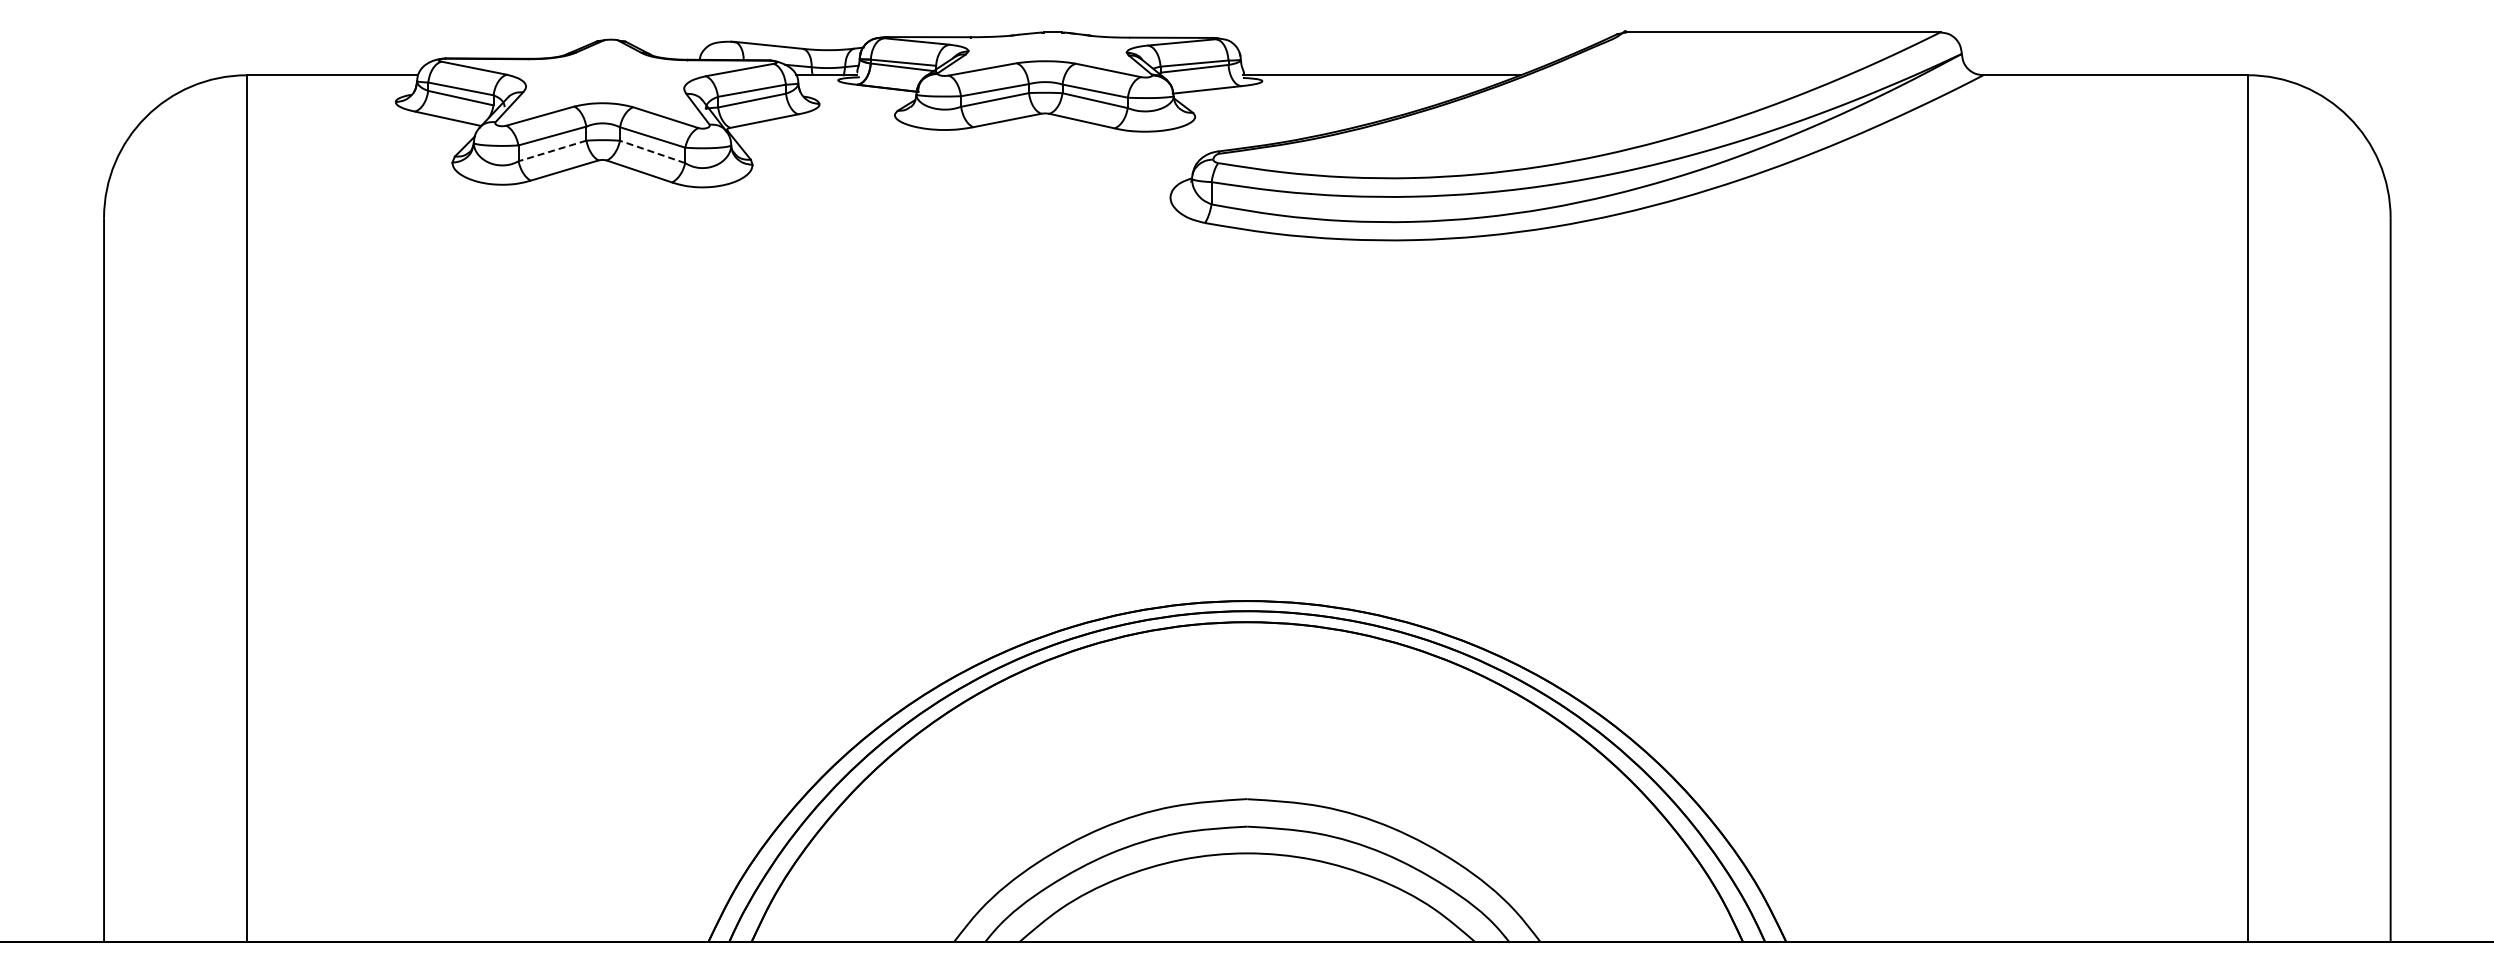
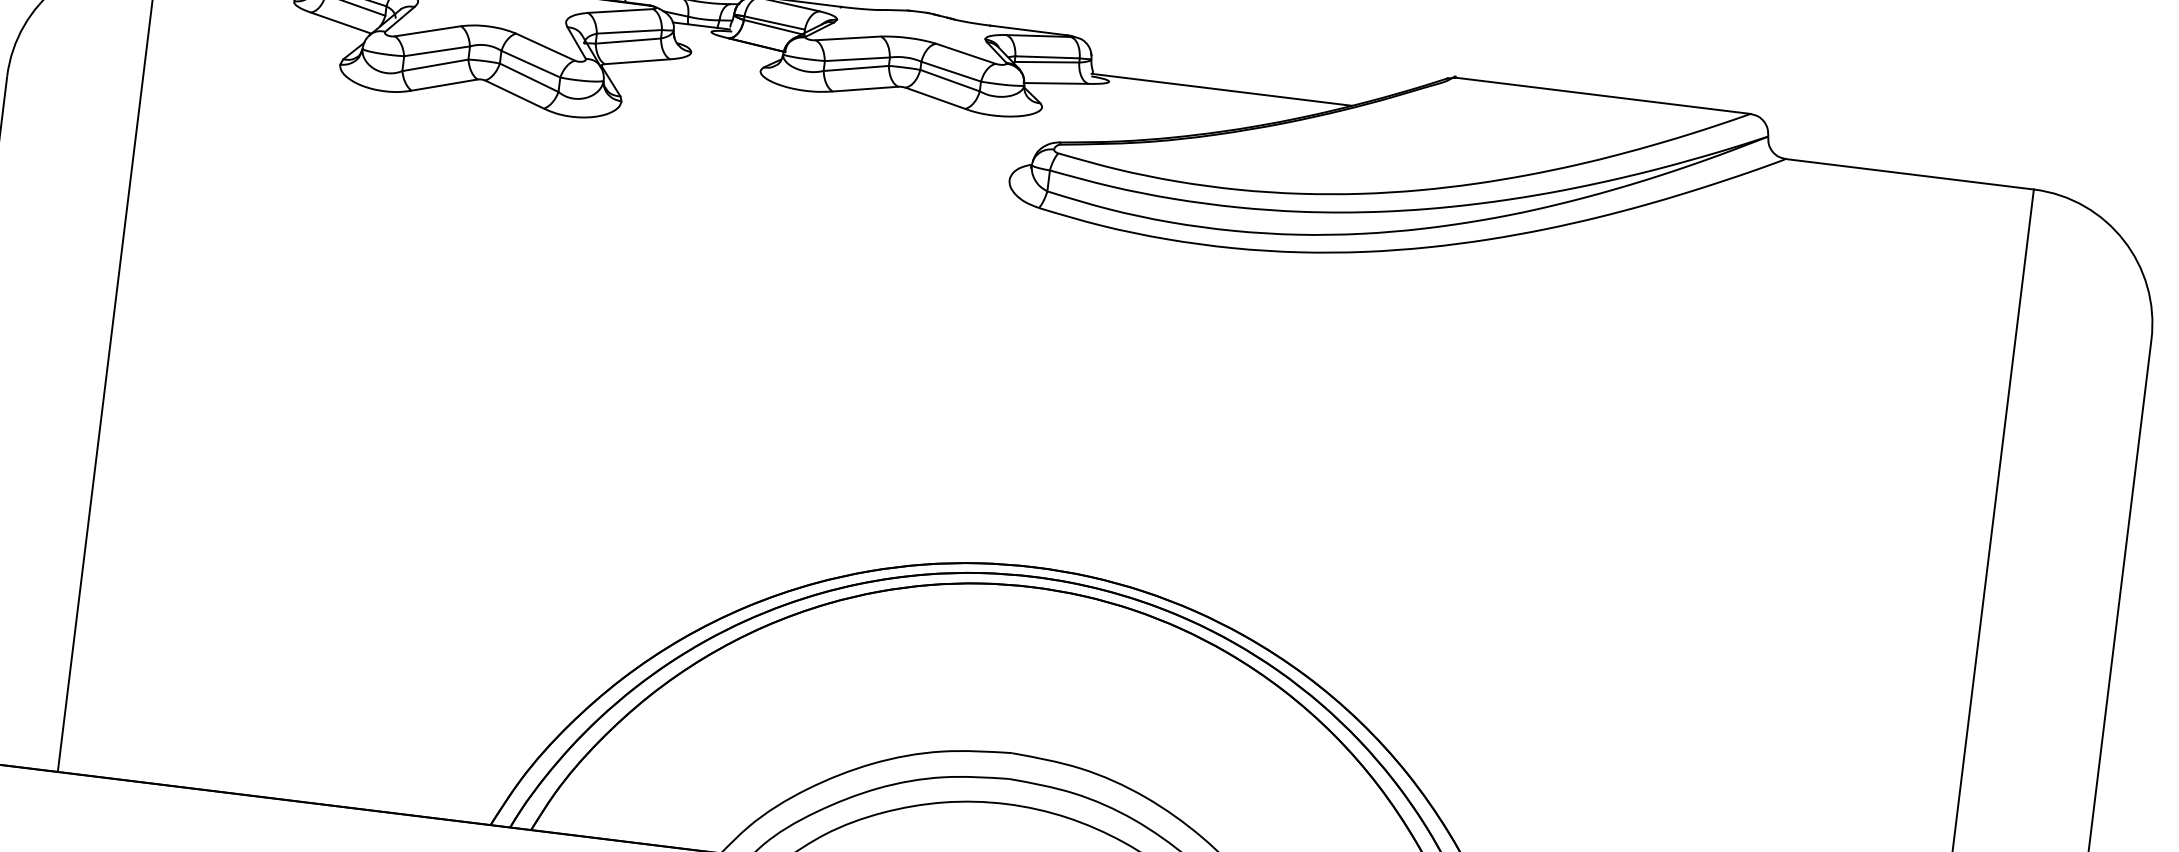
line: (551, 151) -> (434, 65), dashed -> solid
line: (652, 151) -> (529, 77), dashed -> solid

